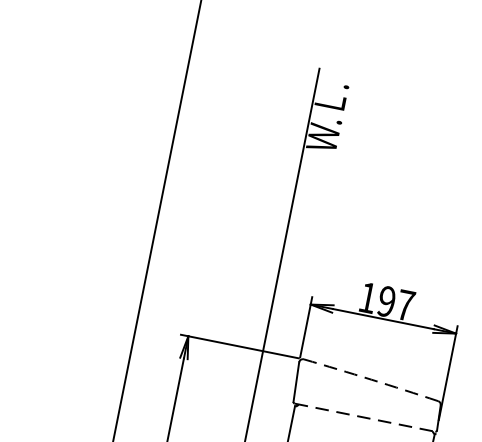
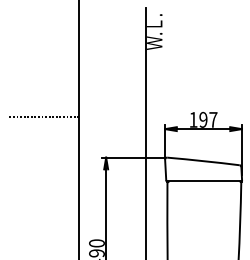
line: (83, 236) -> (42, 117), added
arc: (371, 380) -> (203, 161), dashed -> solid
line: (365, 418) -> (204, 181), dashed -> solid

